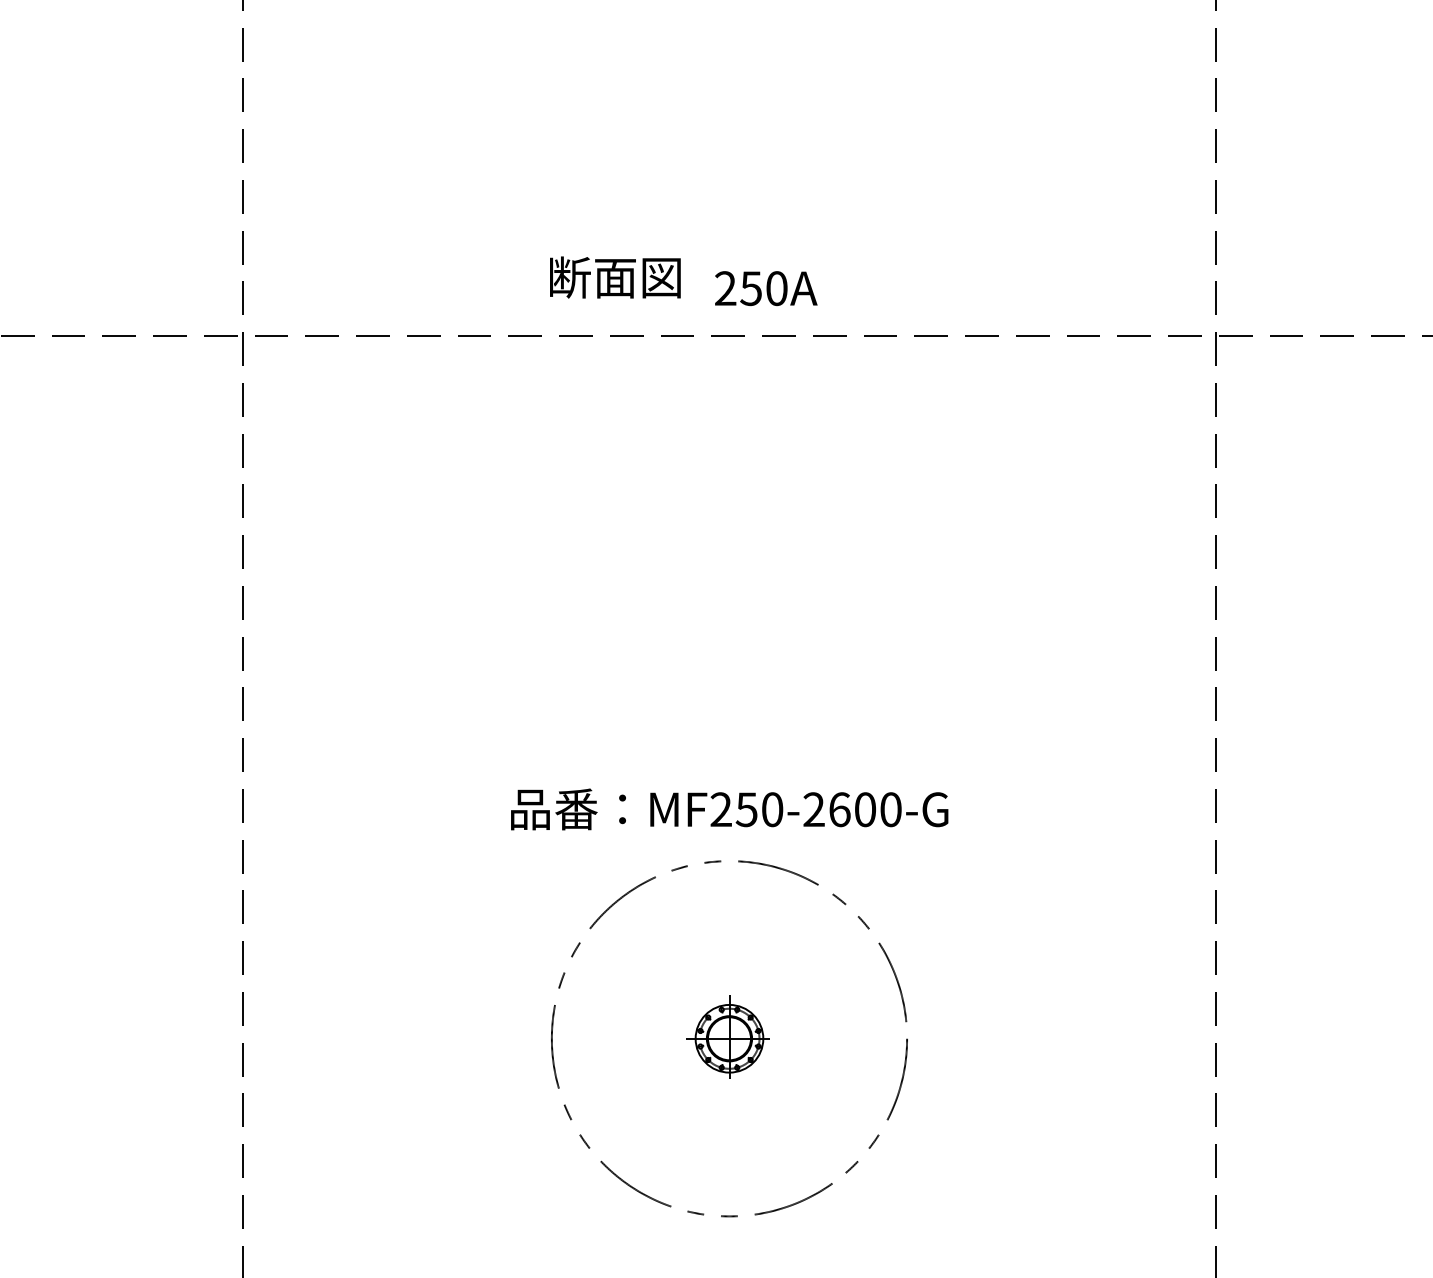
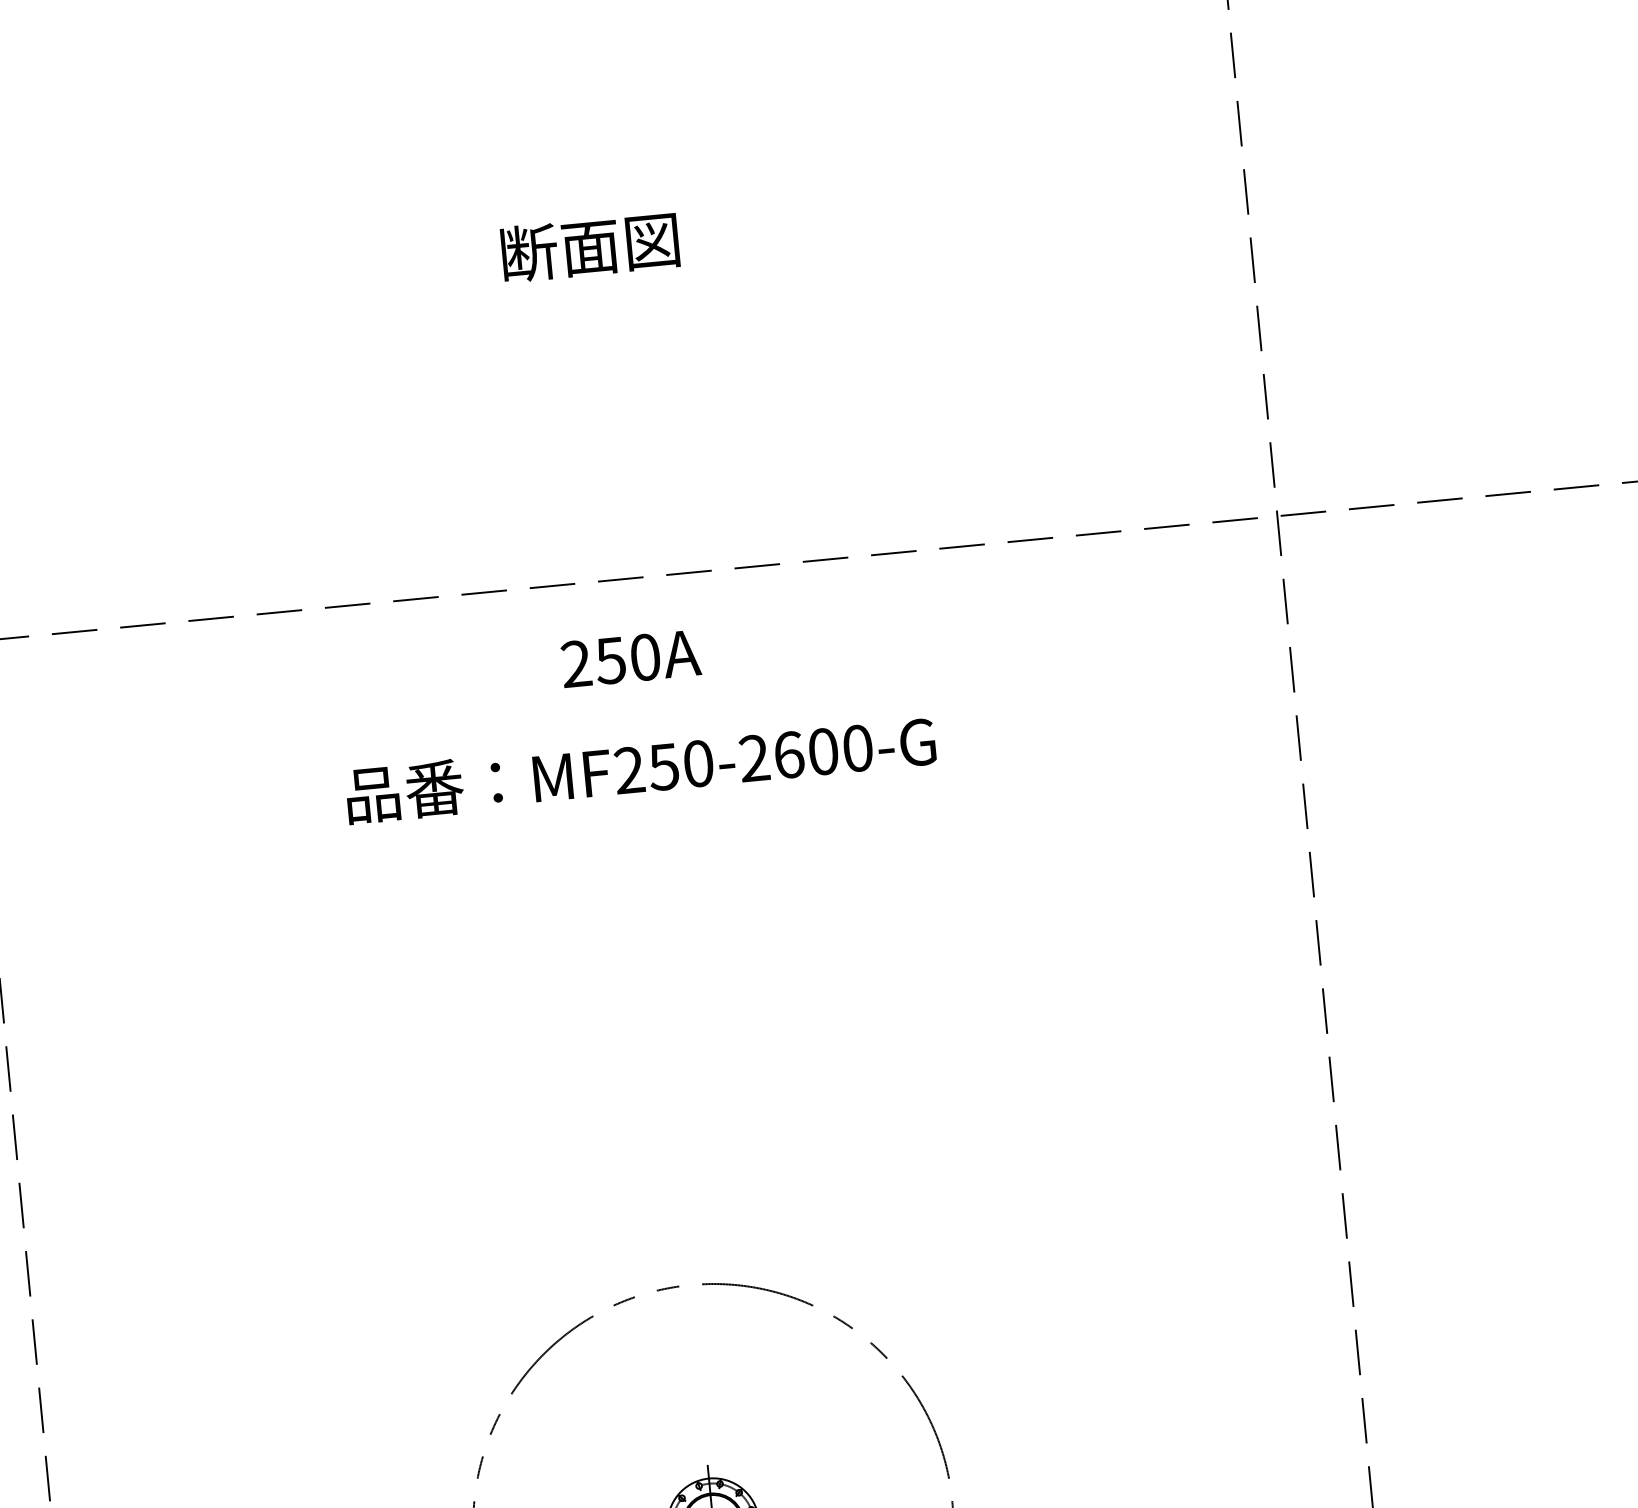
text: (615, 277) -> (590, 247), moved
text: (766, 288) -> (631, 658), moved
text: (729, 809) -> (640, 769), moved

